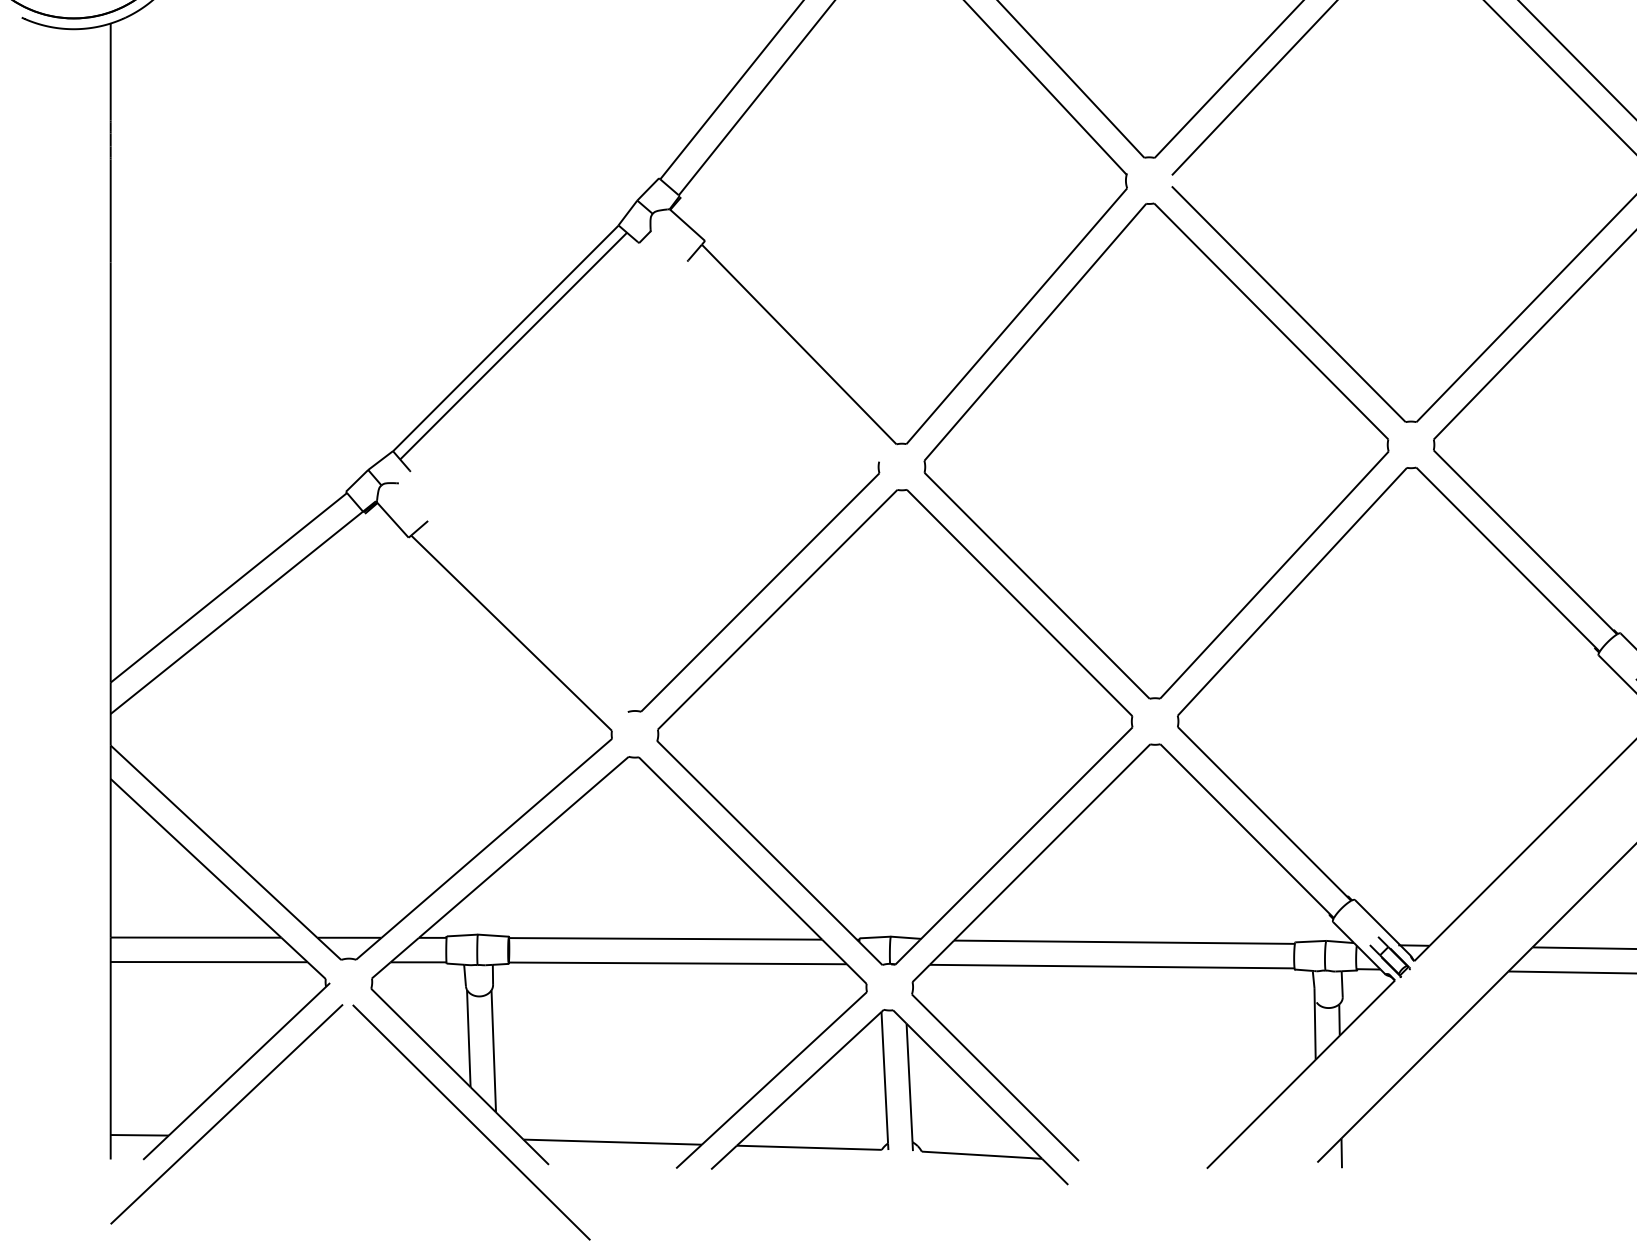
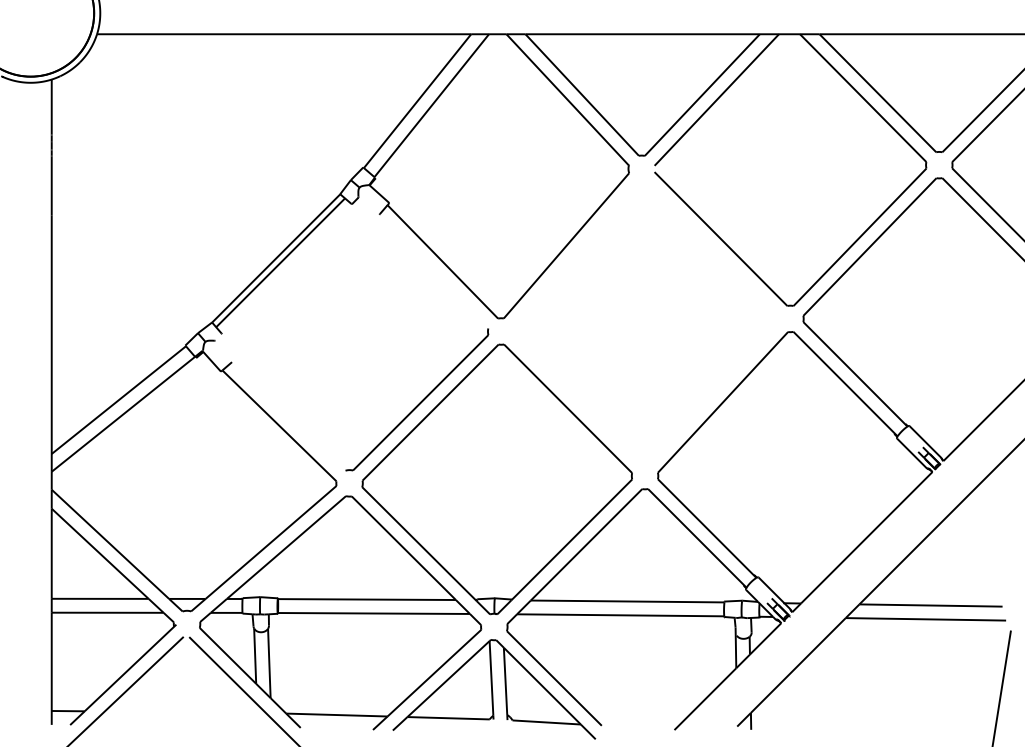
part: (1155, 451) -> (645, 322), removed

